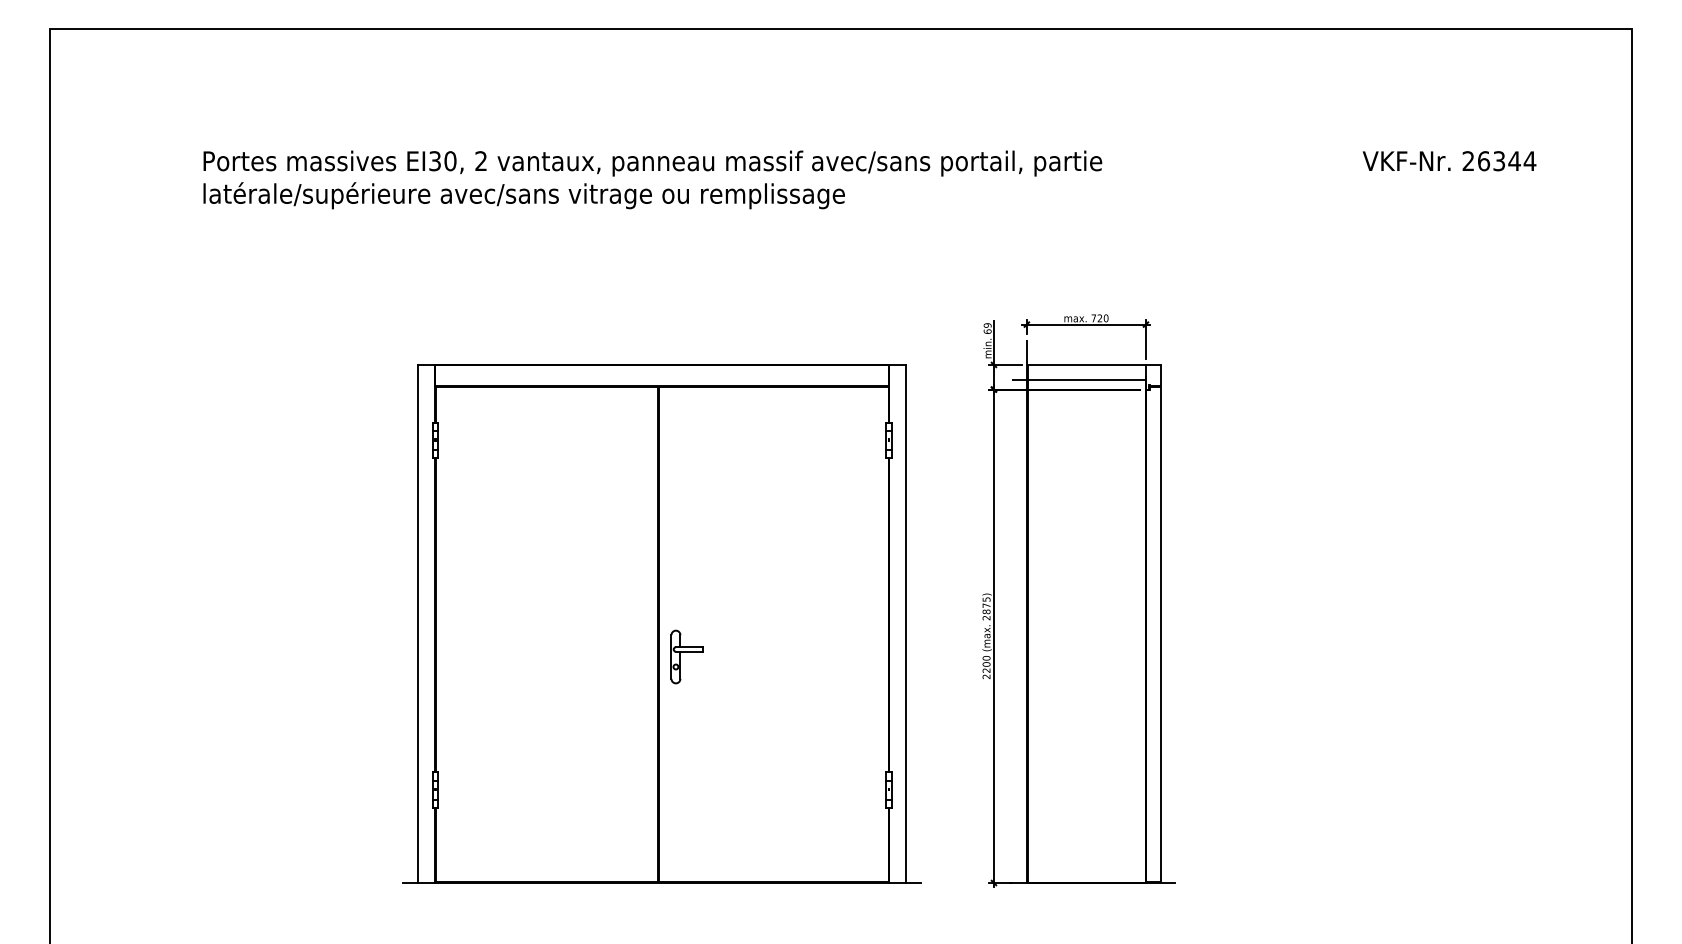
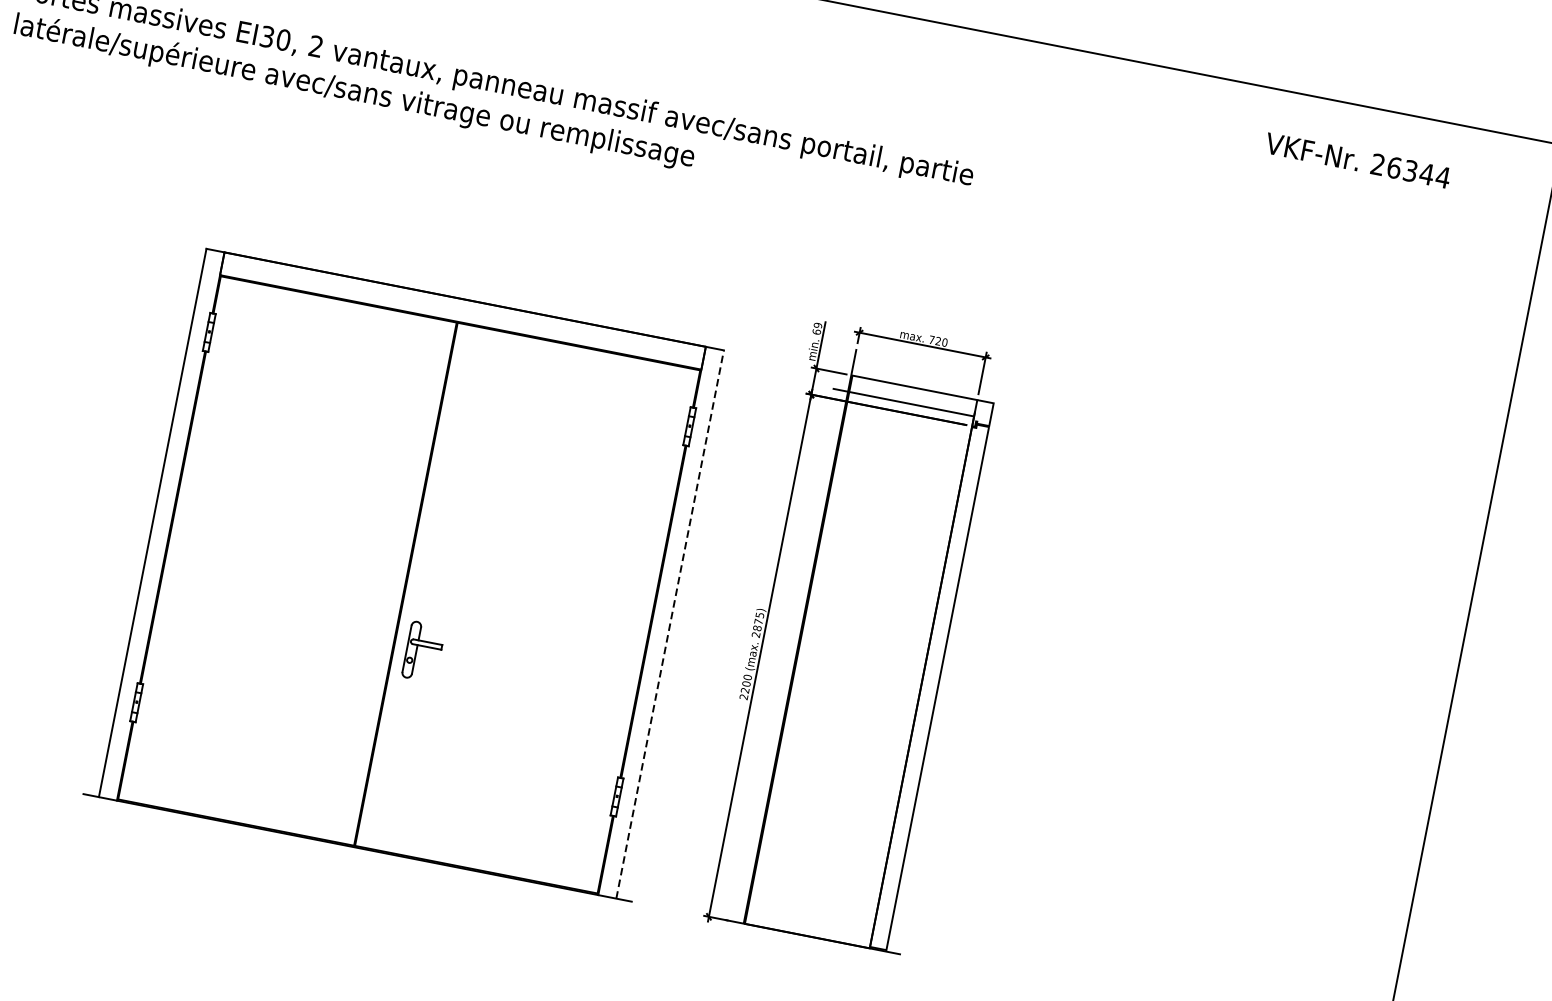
text: (1449, 161) -> (1357, 161), moved
line: (906, 623) -> (670, 624), solid -> dashed
part: (686, 656) -> (423, 651), moved

